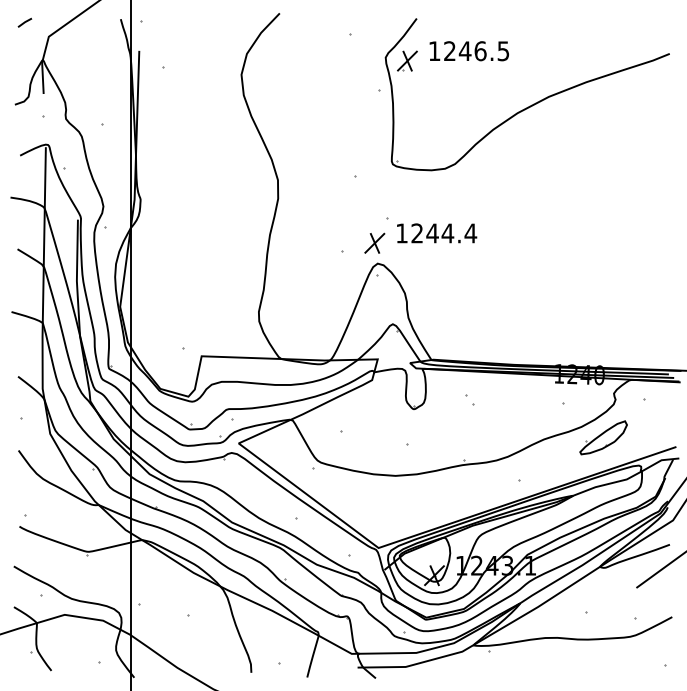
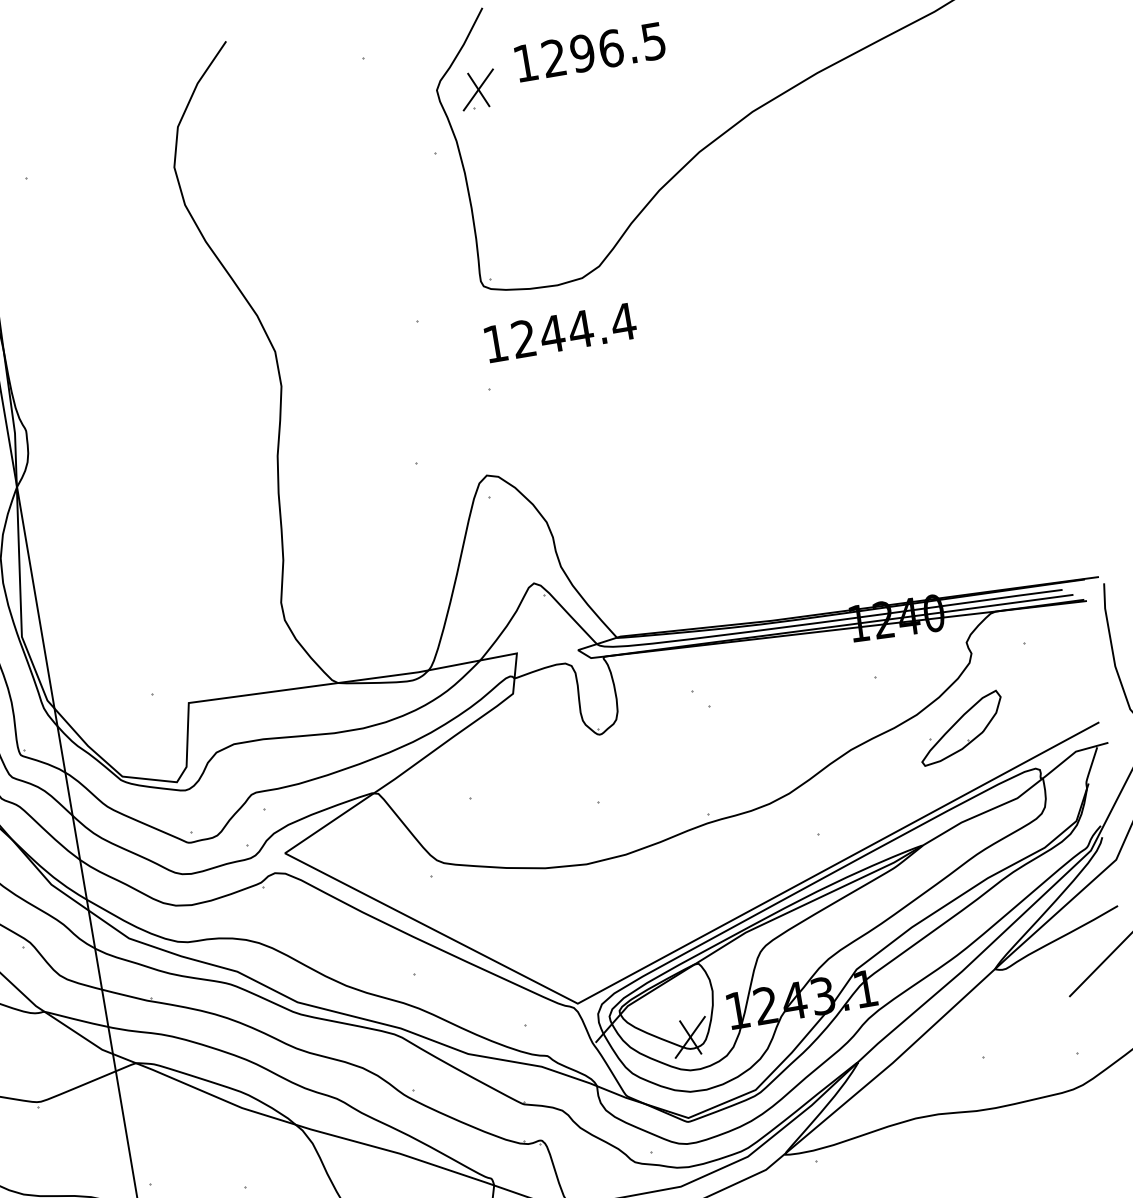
text: (464, 51) -> (581, 54), 1246.5 -> 1296.5
text: (437, 233) -> (561, 332), moved
part: (374, 242) -> (474, 437), removed

